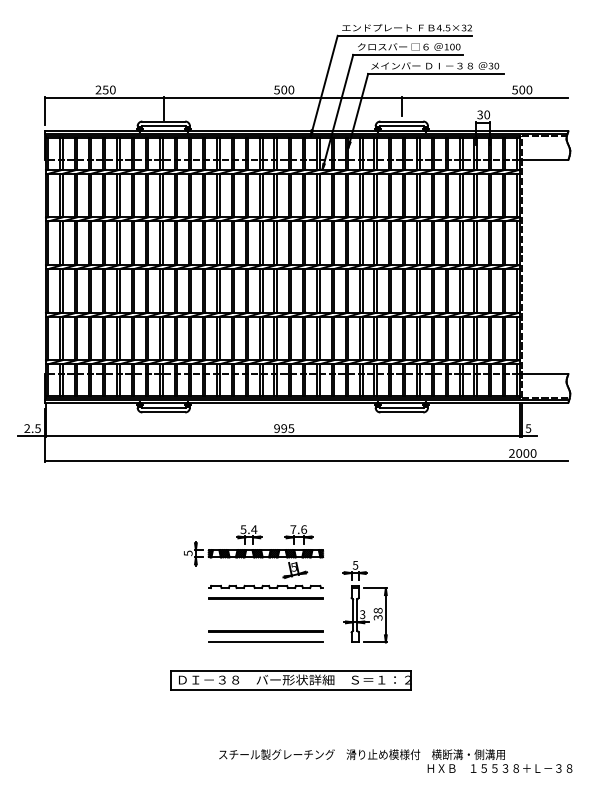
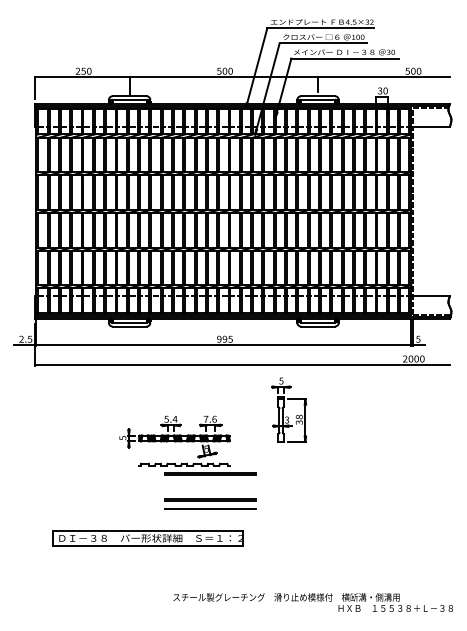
part: (254, 557) -> (175, 441), moved
part: (359, 598) -> (284, 407), moved
part: (290, 680) -> (147, 538), moved

